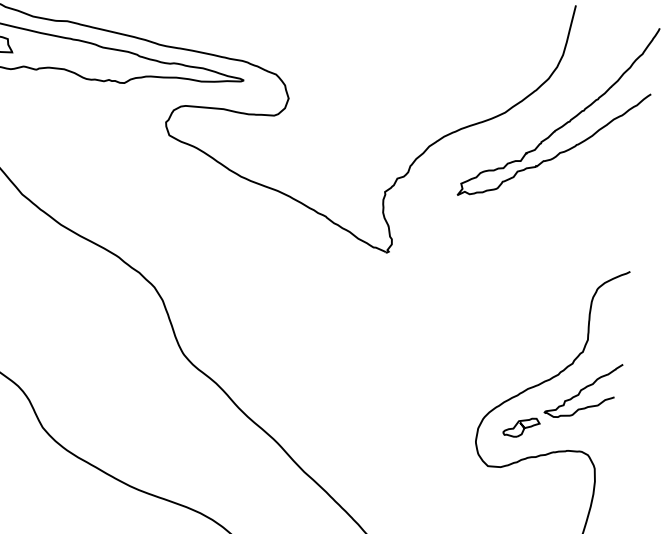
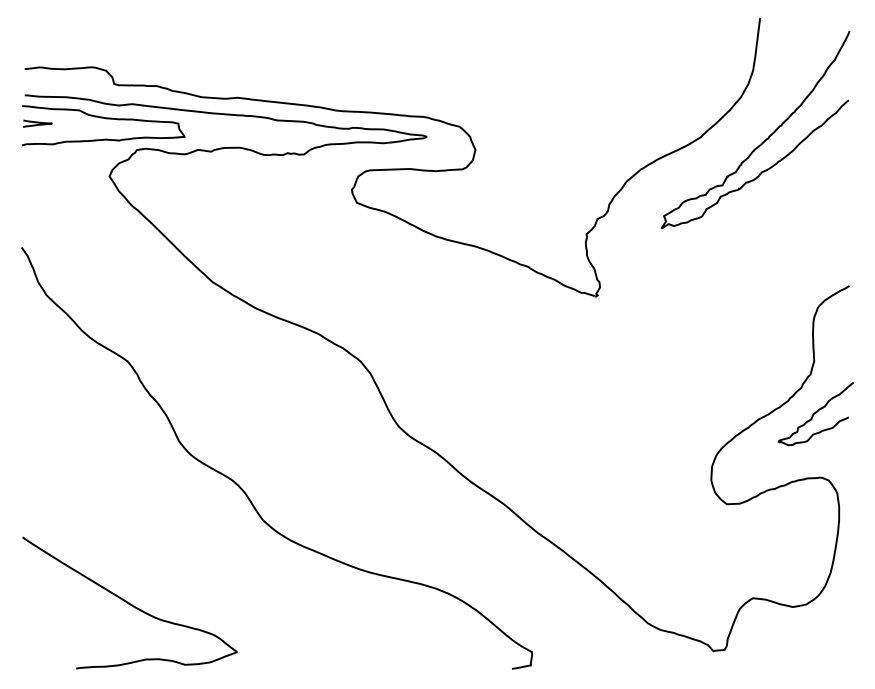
part: (521, 426) -> (756, 459), removed

